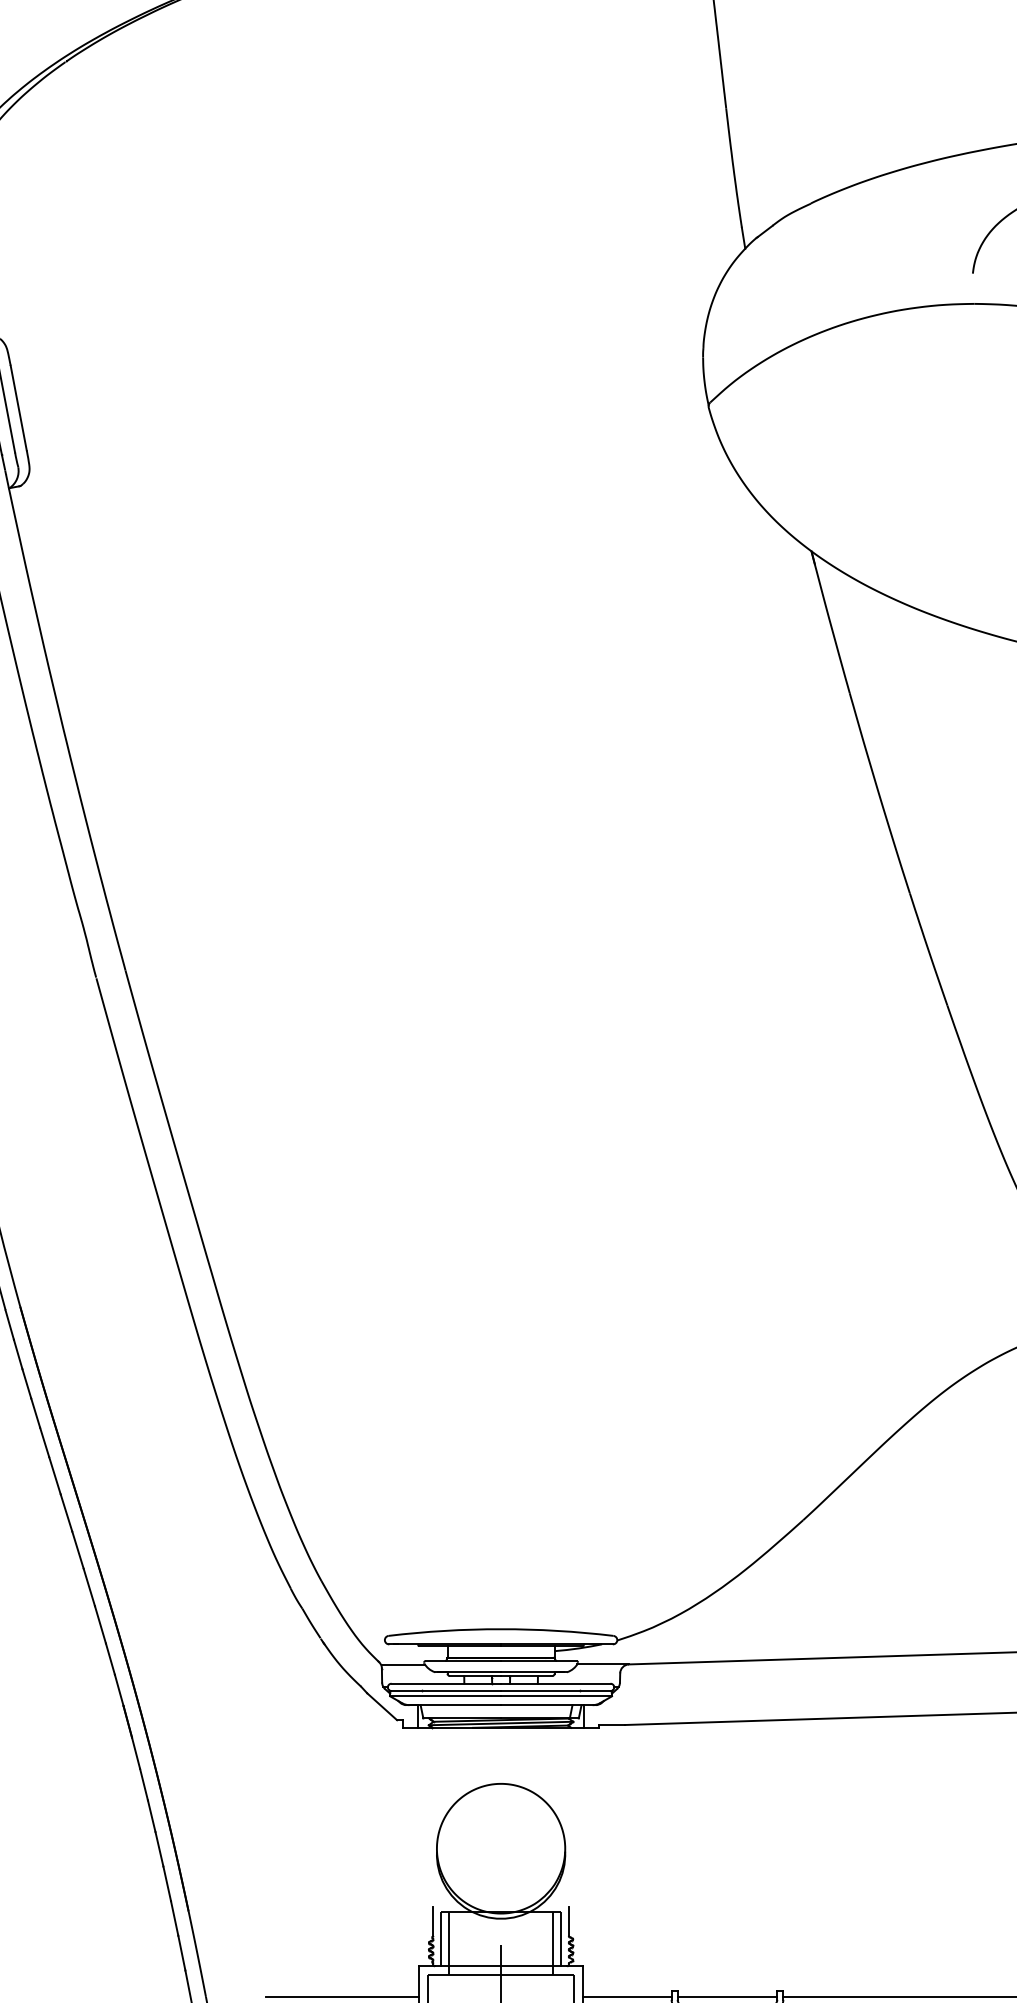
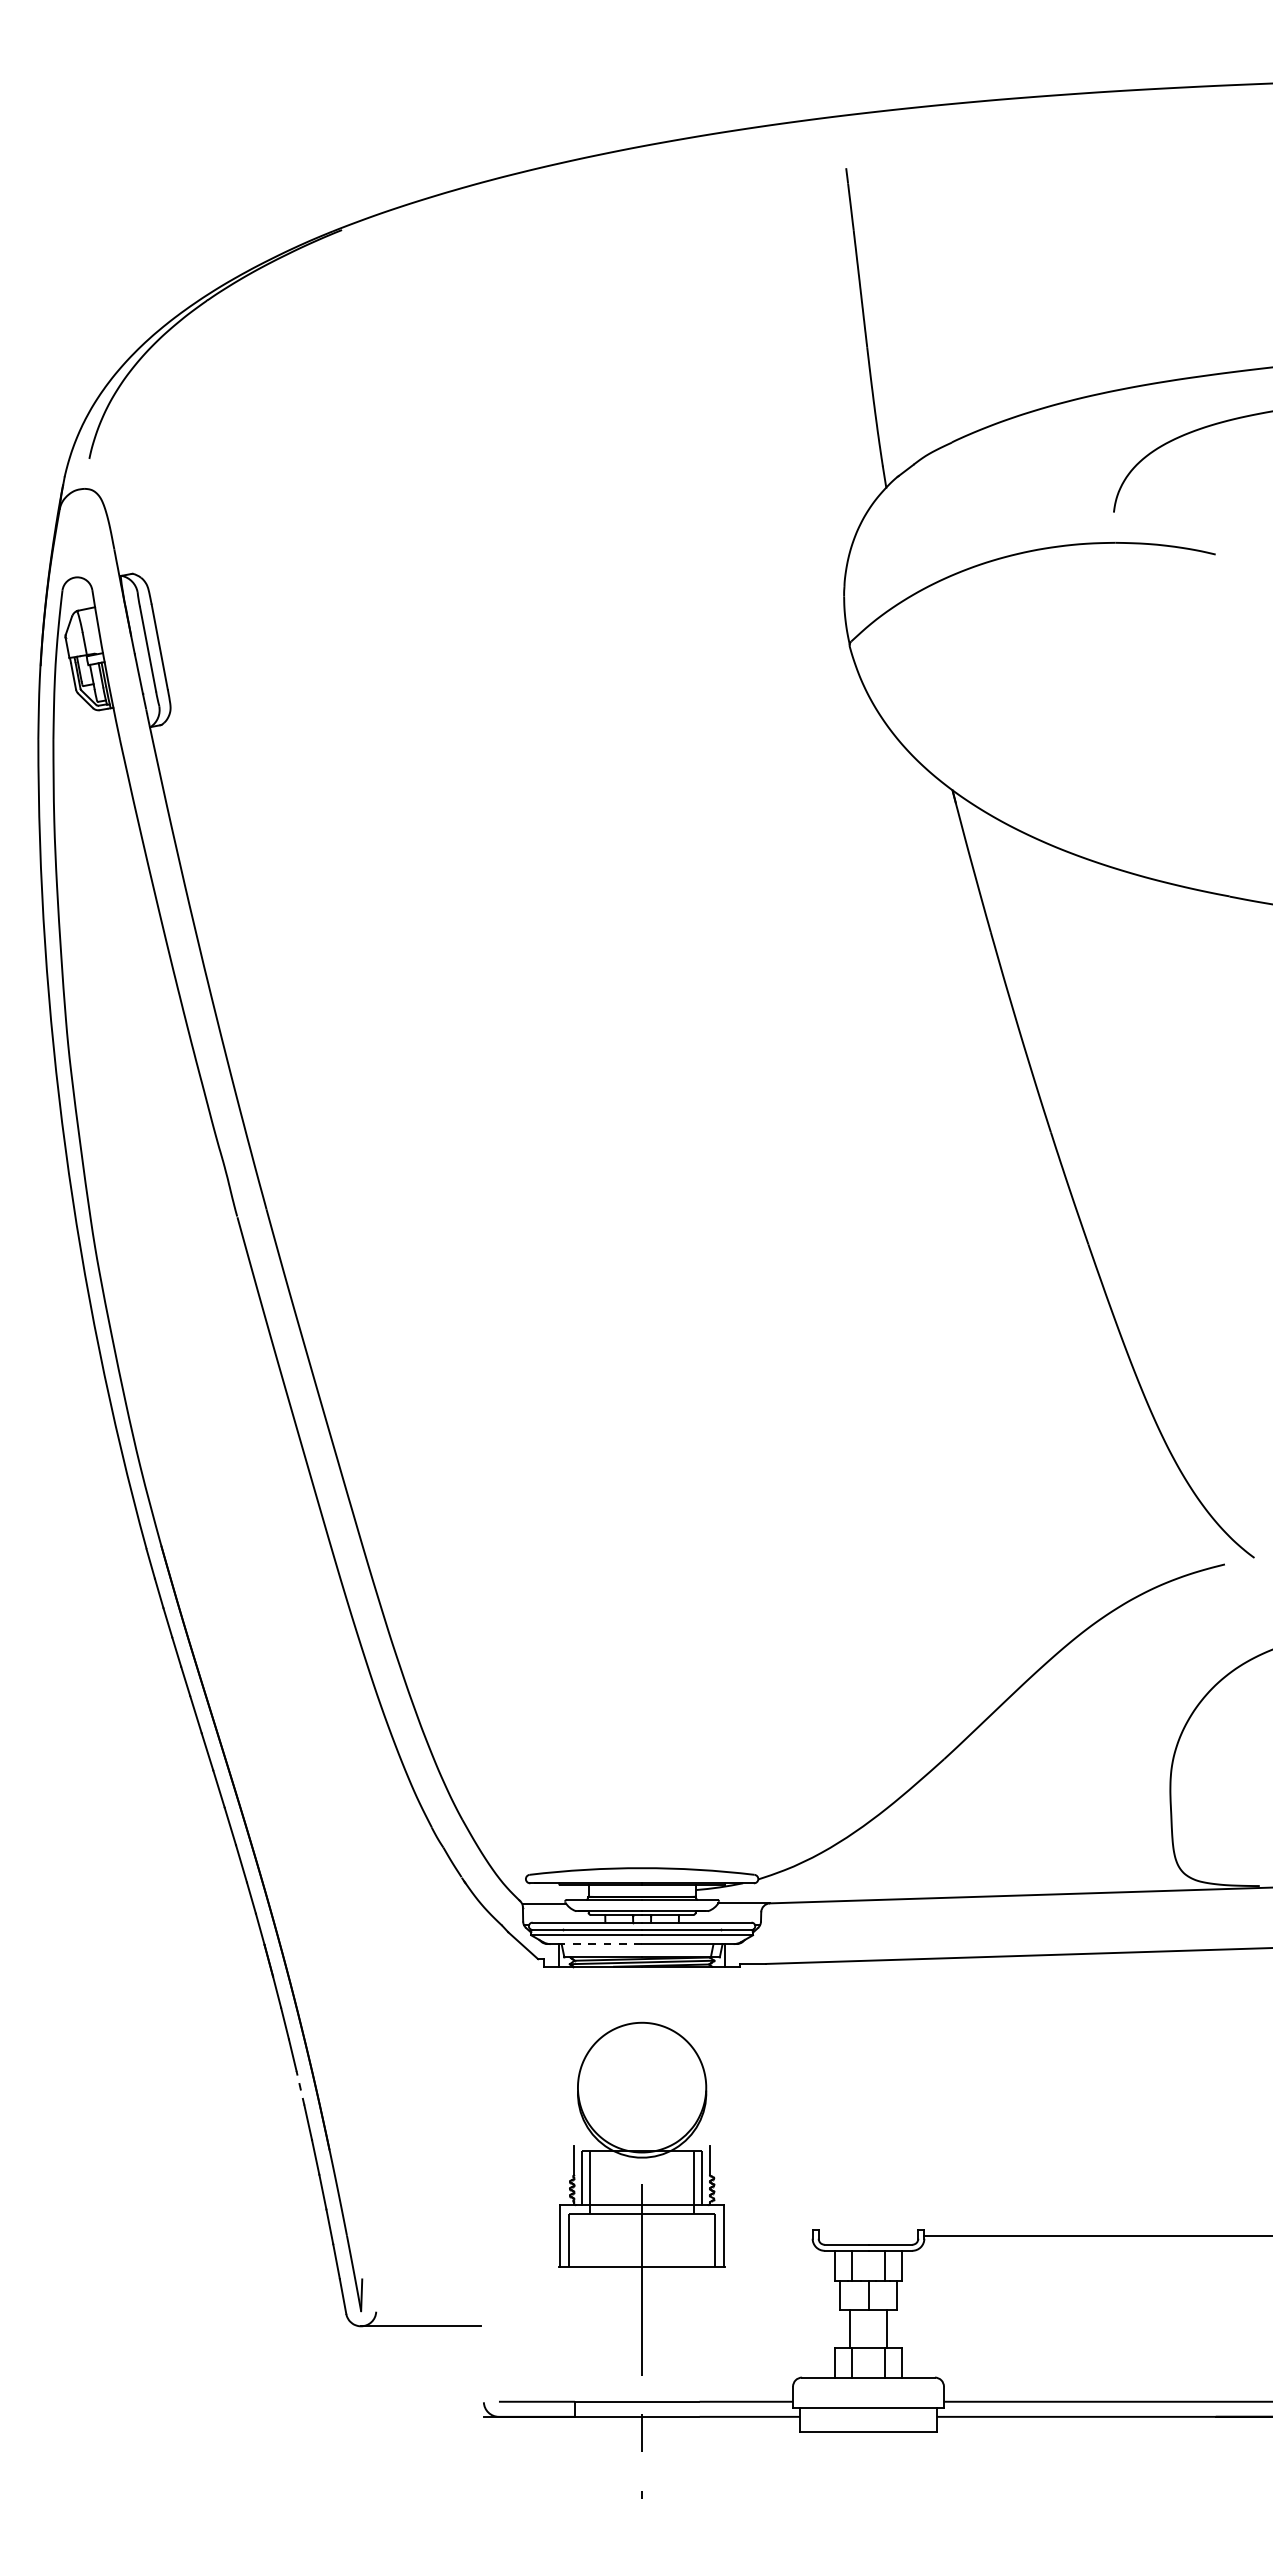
line: (455, 1705) -> (596, 1944), solid -> dashed
line: (159, 1849) -> (300, 2088), solid -> dashed
line: (342, 1996) -> (483, 2235), removed
line: (627, 1996) -> (768, 2235), removed
line: (727, 1996) -> (868, 2235), removed

